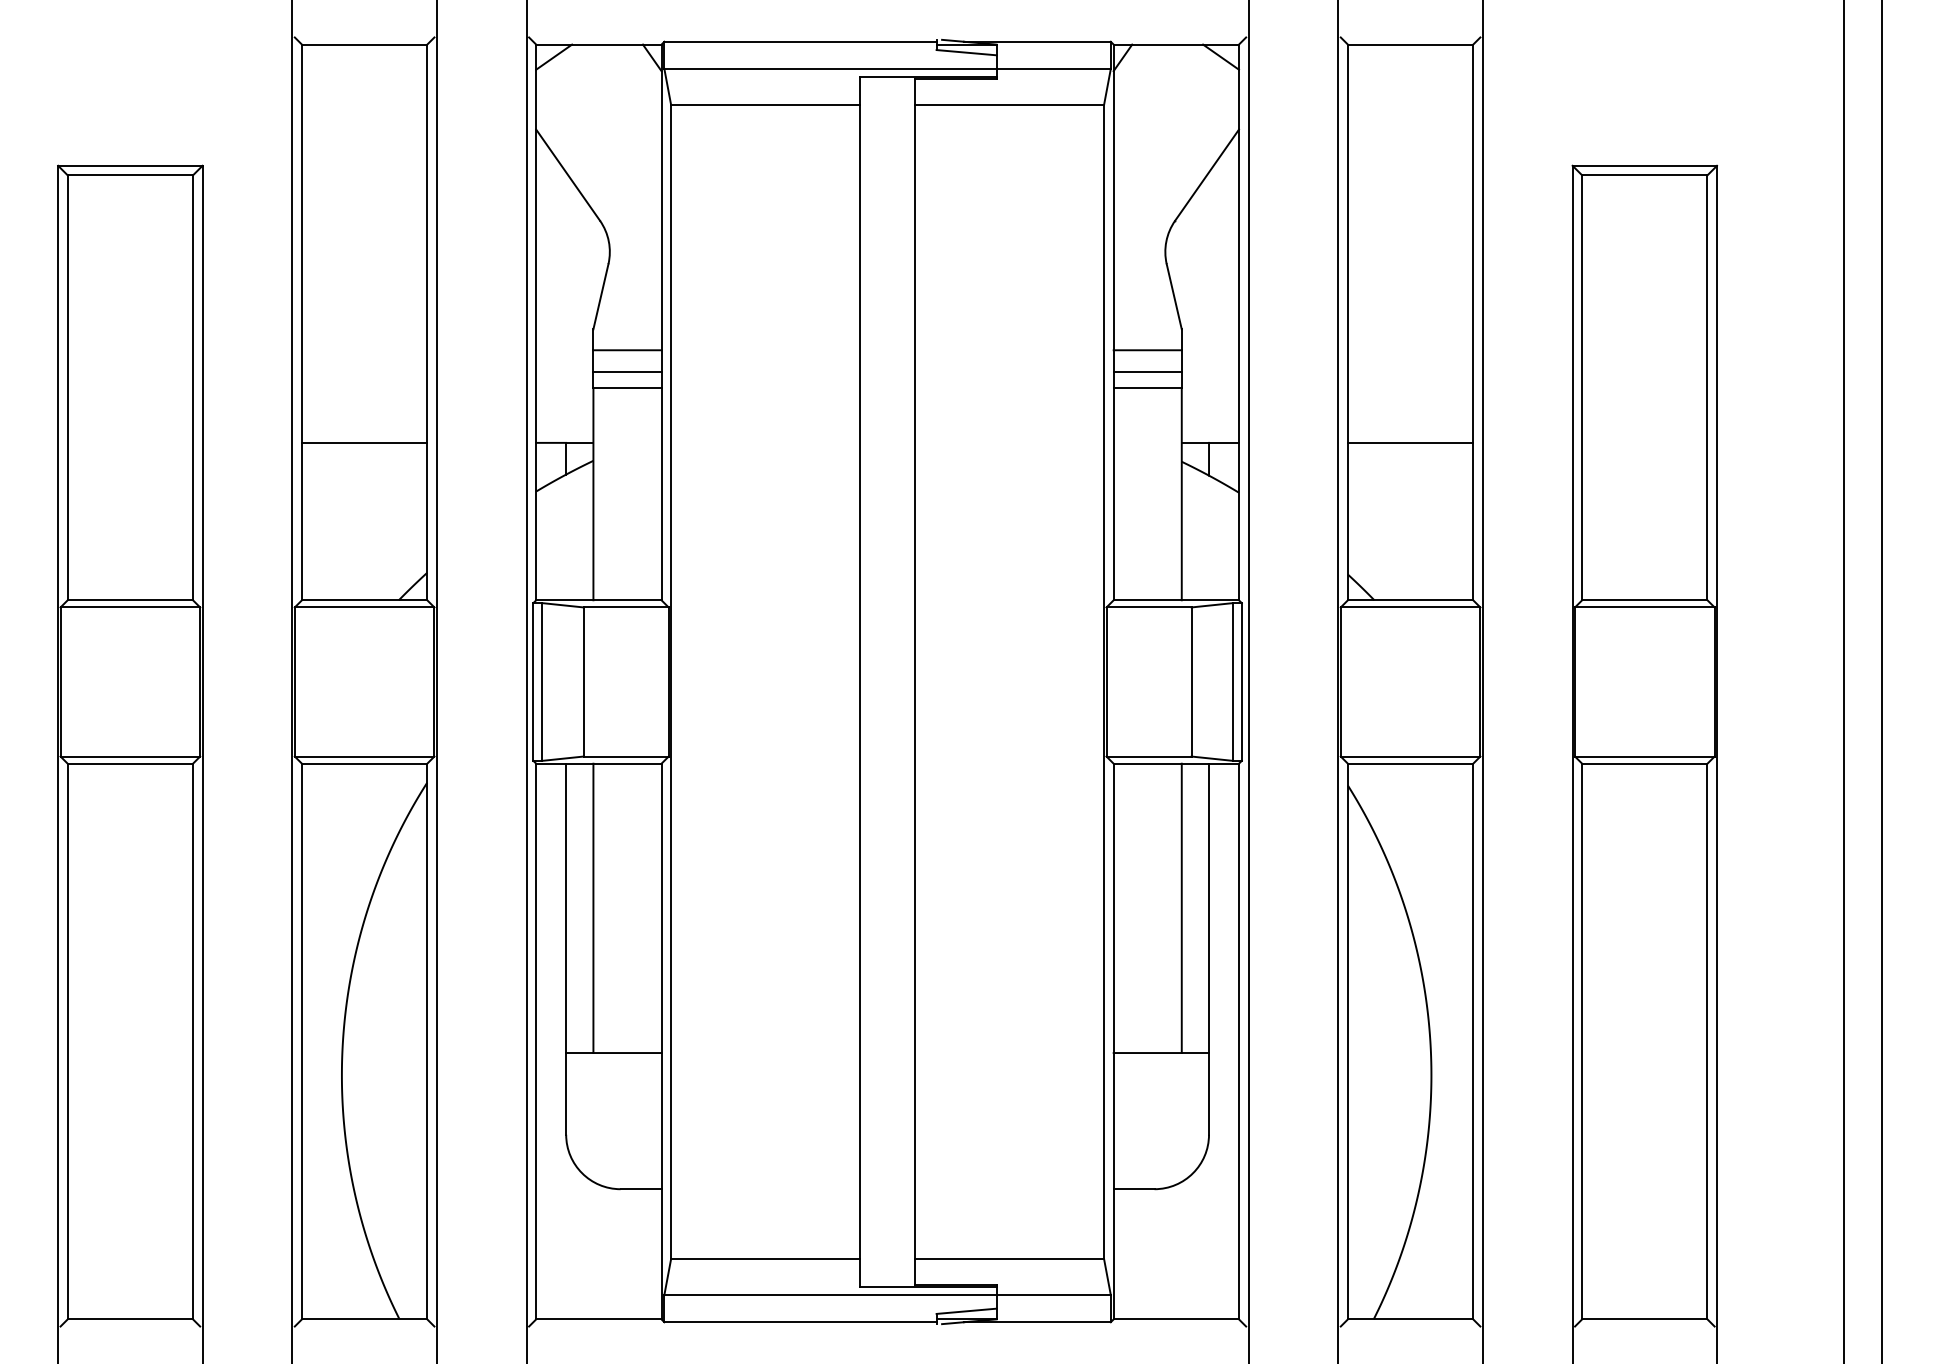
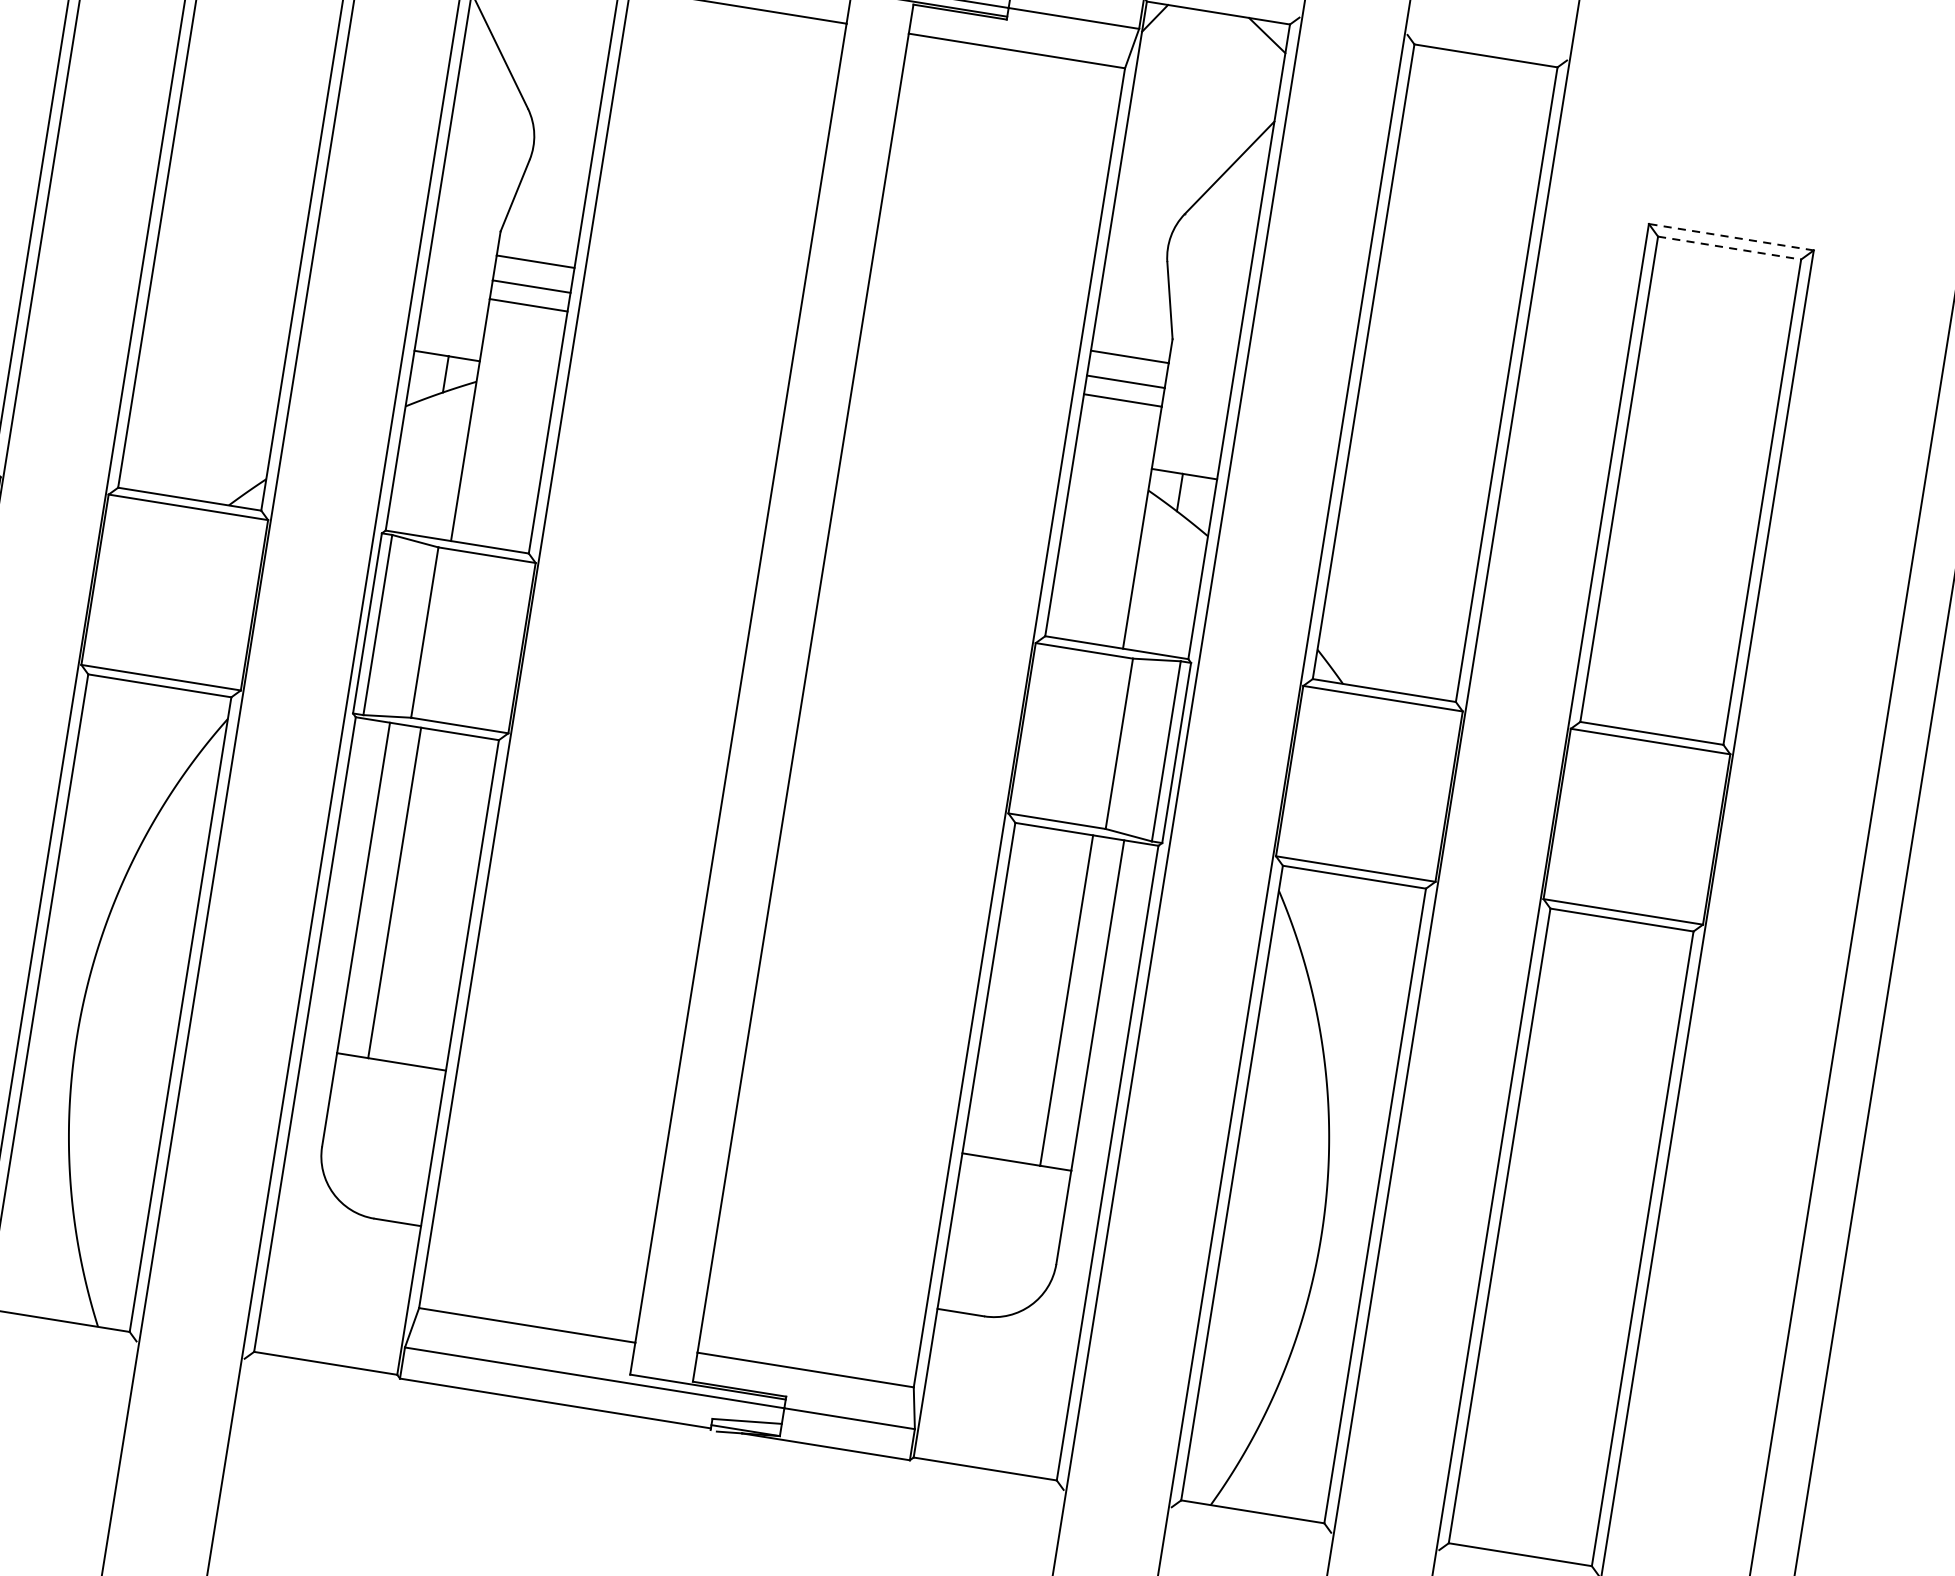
line: (1644, 165) -> (1731, 236), solid -> dashed
line: (1644, 175) -> (1729, 248), solid -> dashed
line: (364, 442) -> (218, 318), removed
line: (1410, 442) -> (1413, 510), removed

